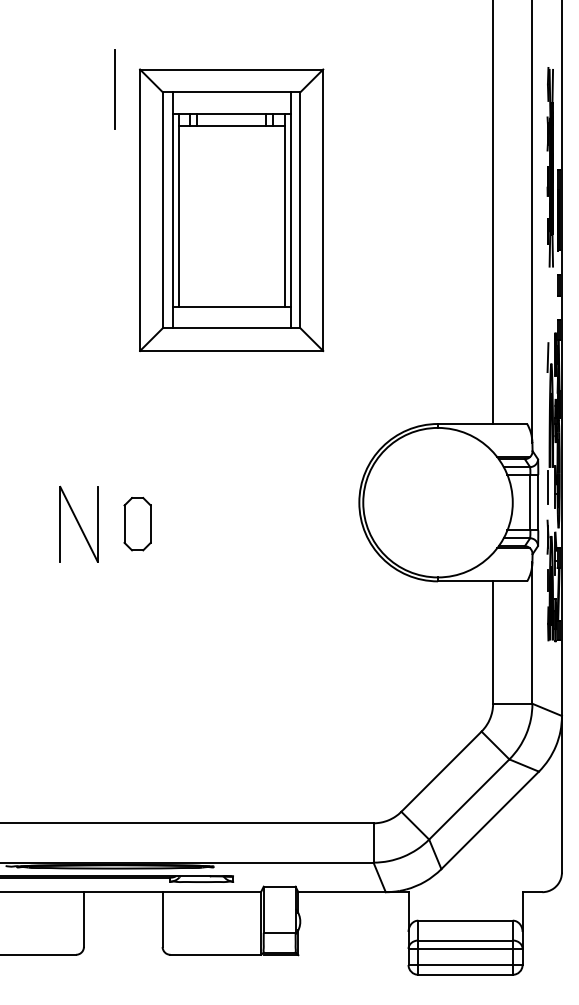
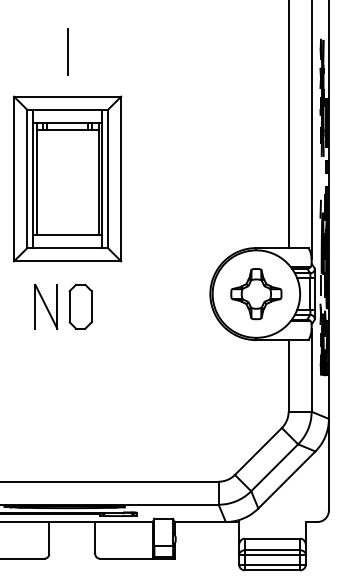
part: (231, 209) -> (67, 178), moved
part: (438, 503) -> (256, 294), added
part: (137, 523) -> (80, 306), size x1.43

